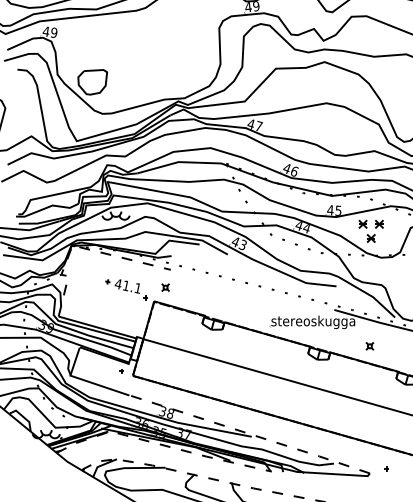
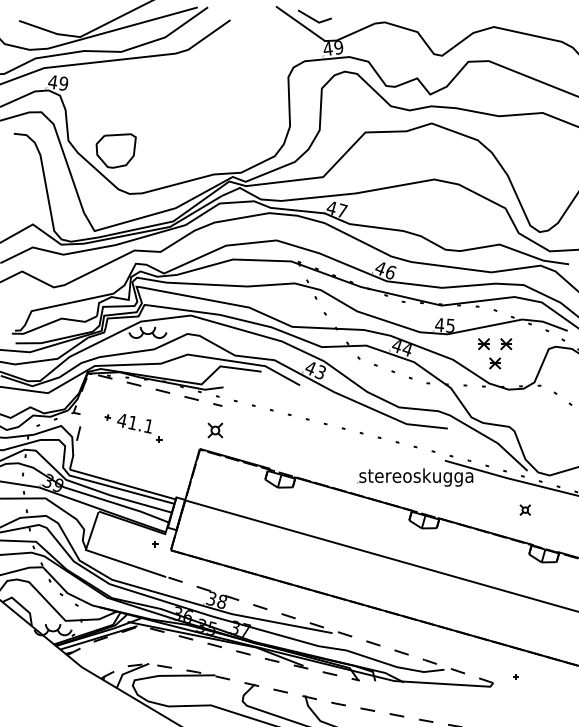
part: (165, 287) -> (215, 429), size x1.4
part: (126, 289) -> (133, 428), moved
part: (369, 345) -> (524, 509), moved

